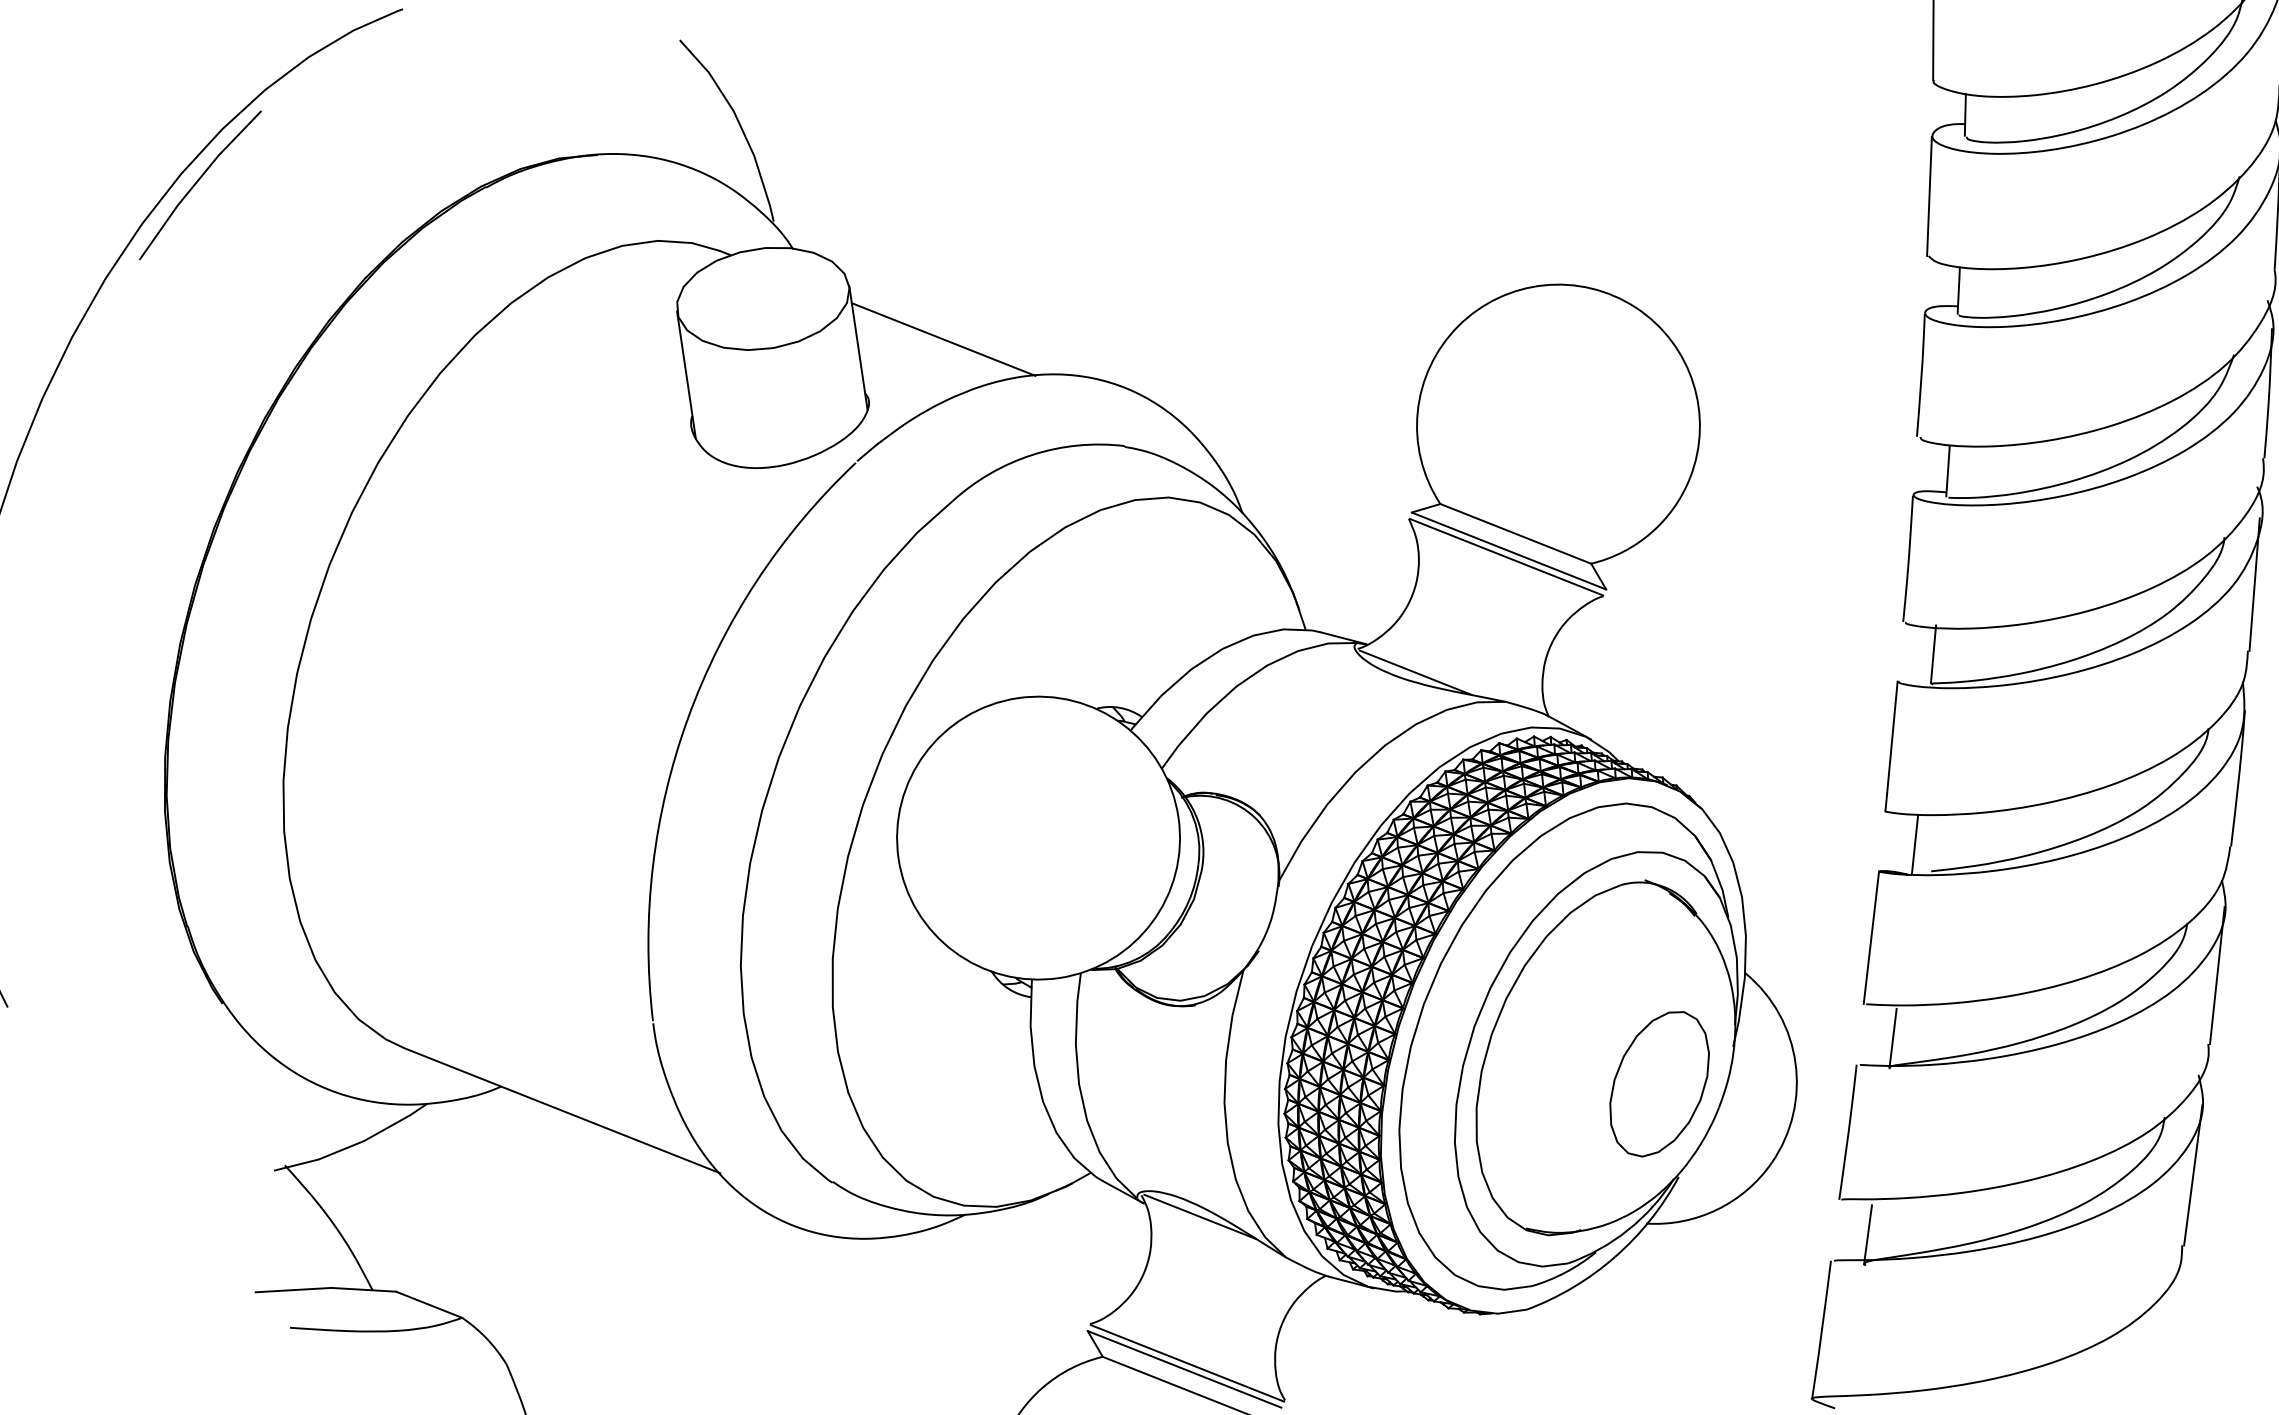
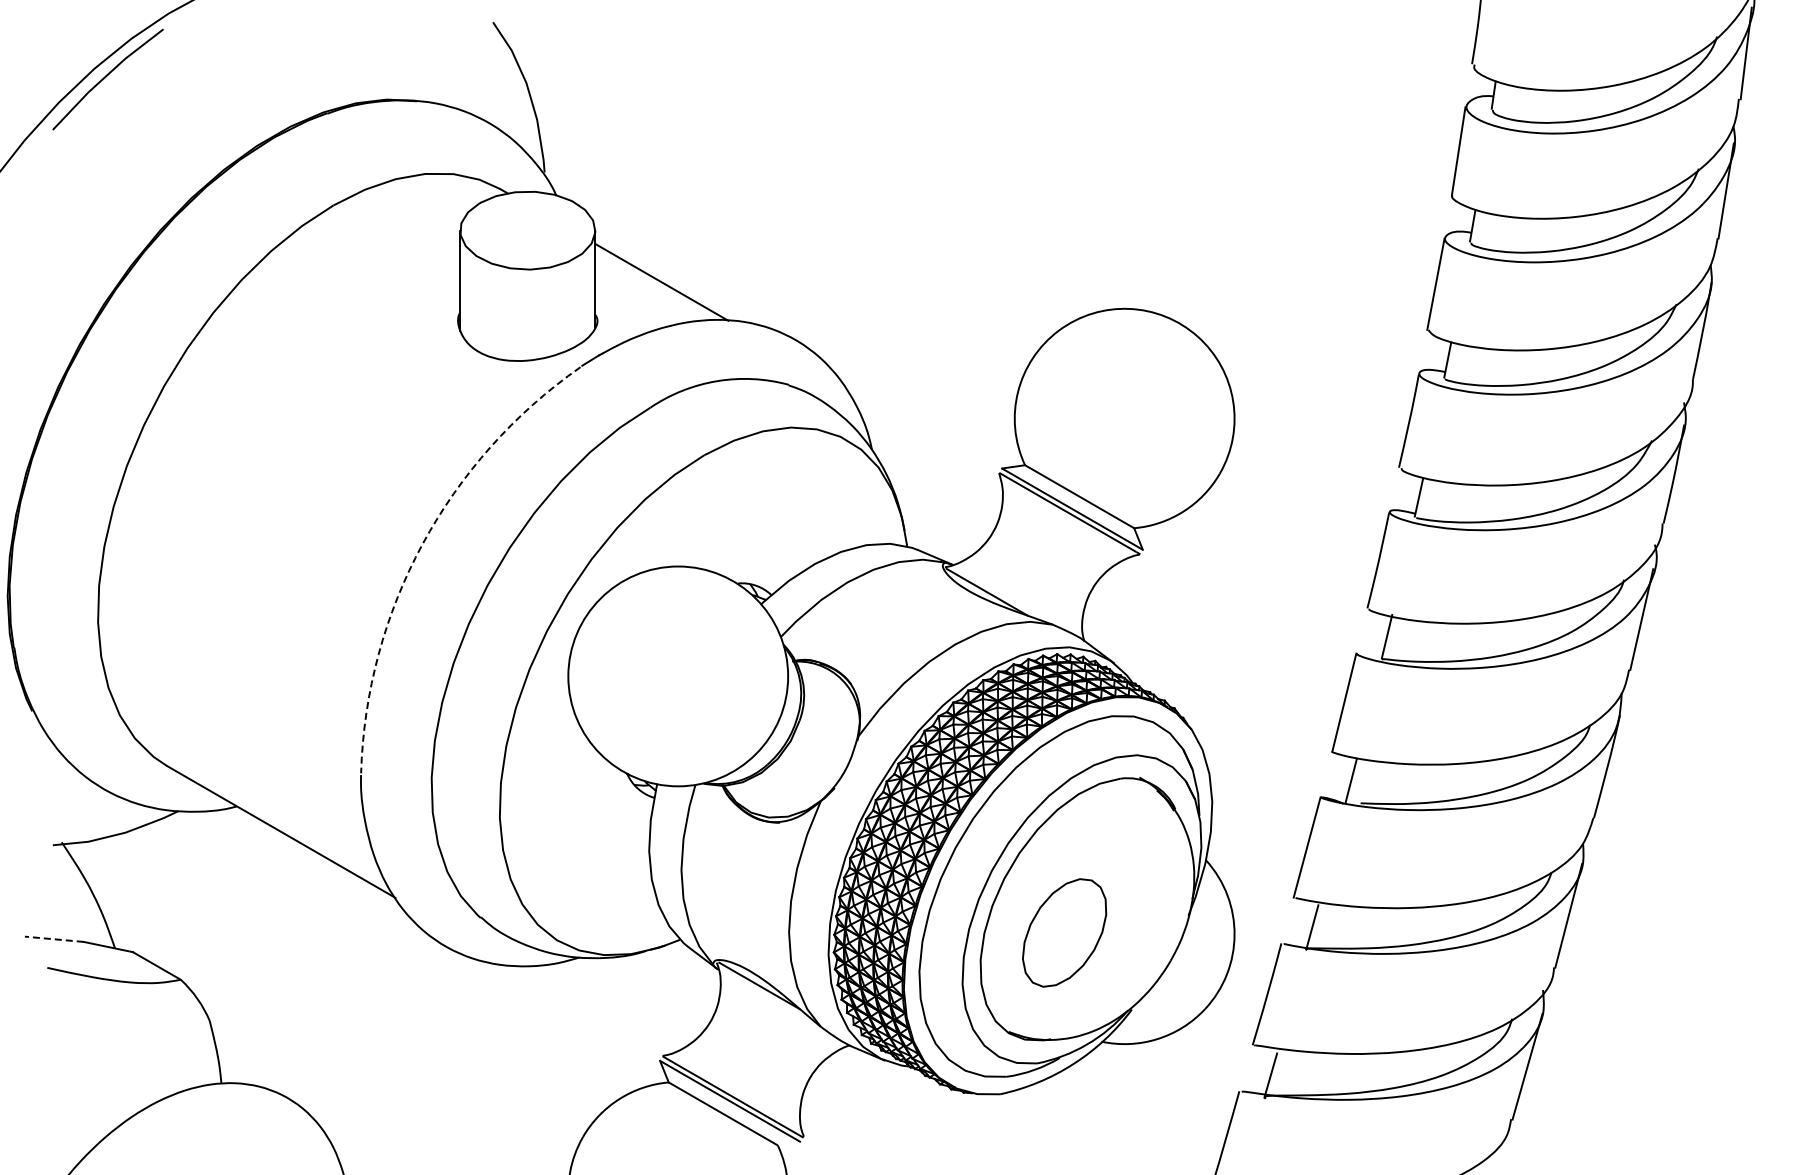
arc: (688, 718) -> (422, 544), solid -> dashed
part: (1659, 1083) -> (1064, 932), moved
line: (293, 1290) -> (54, 939), solid -> dashed

